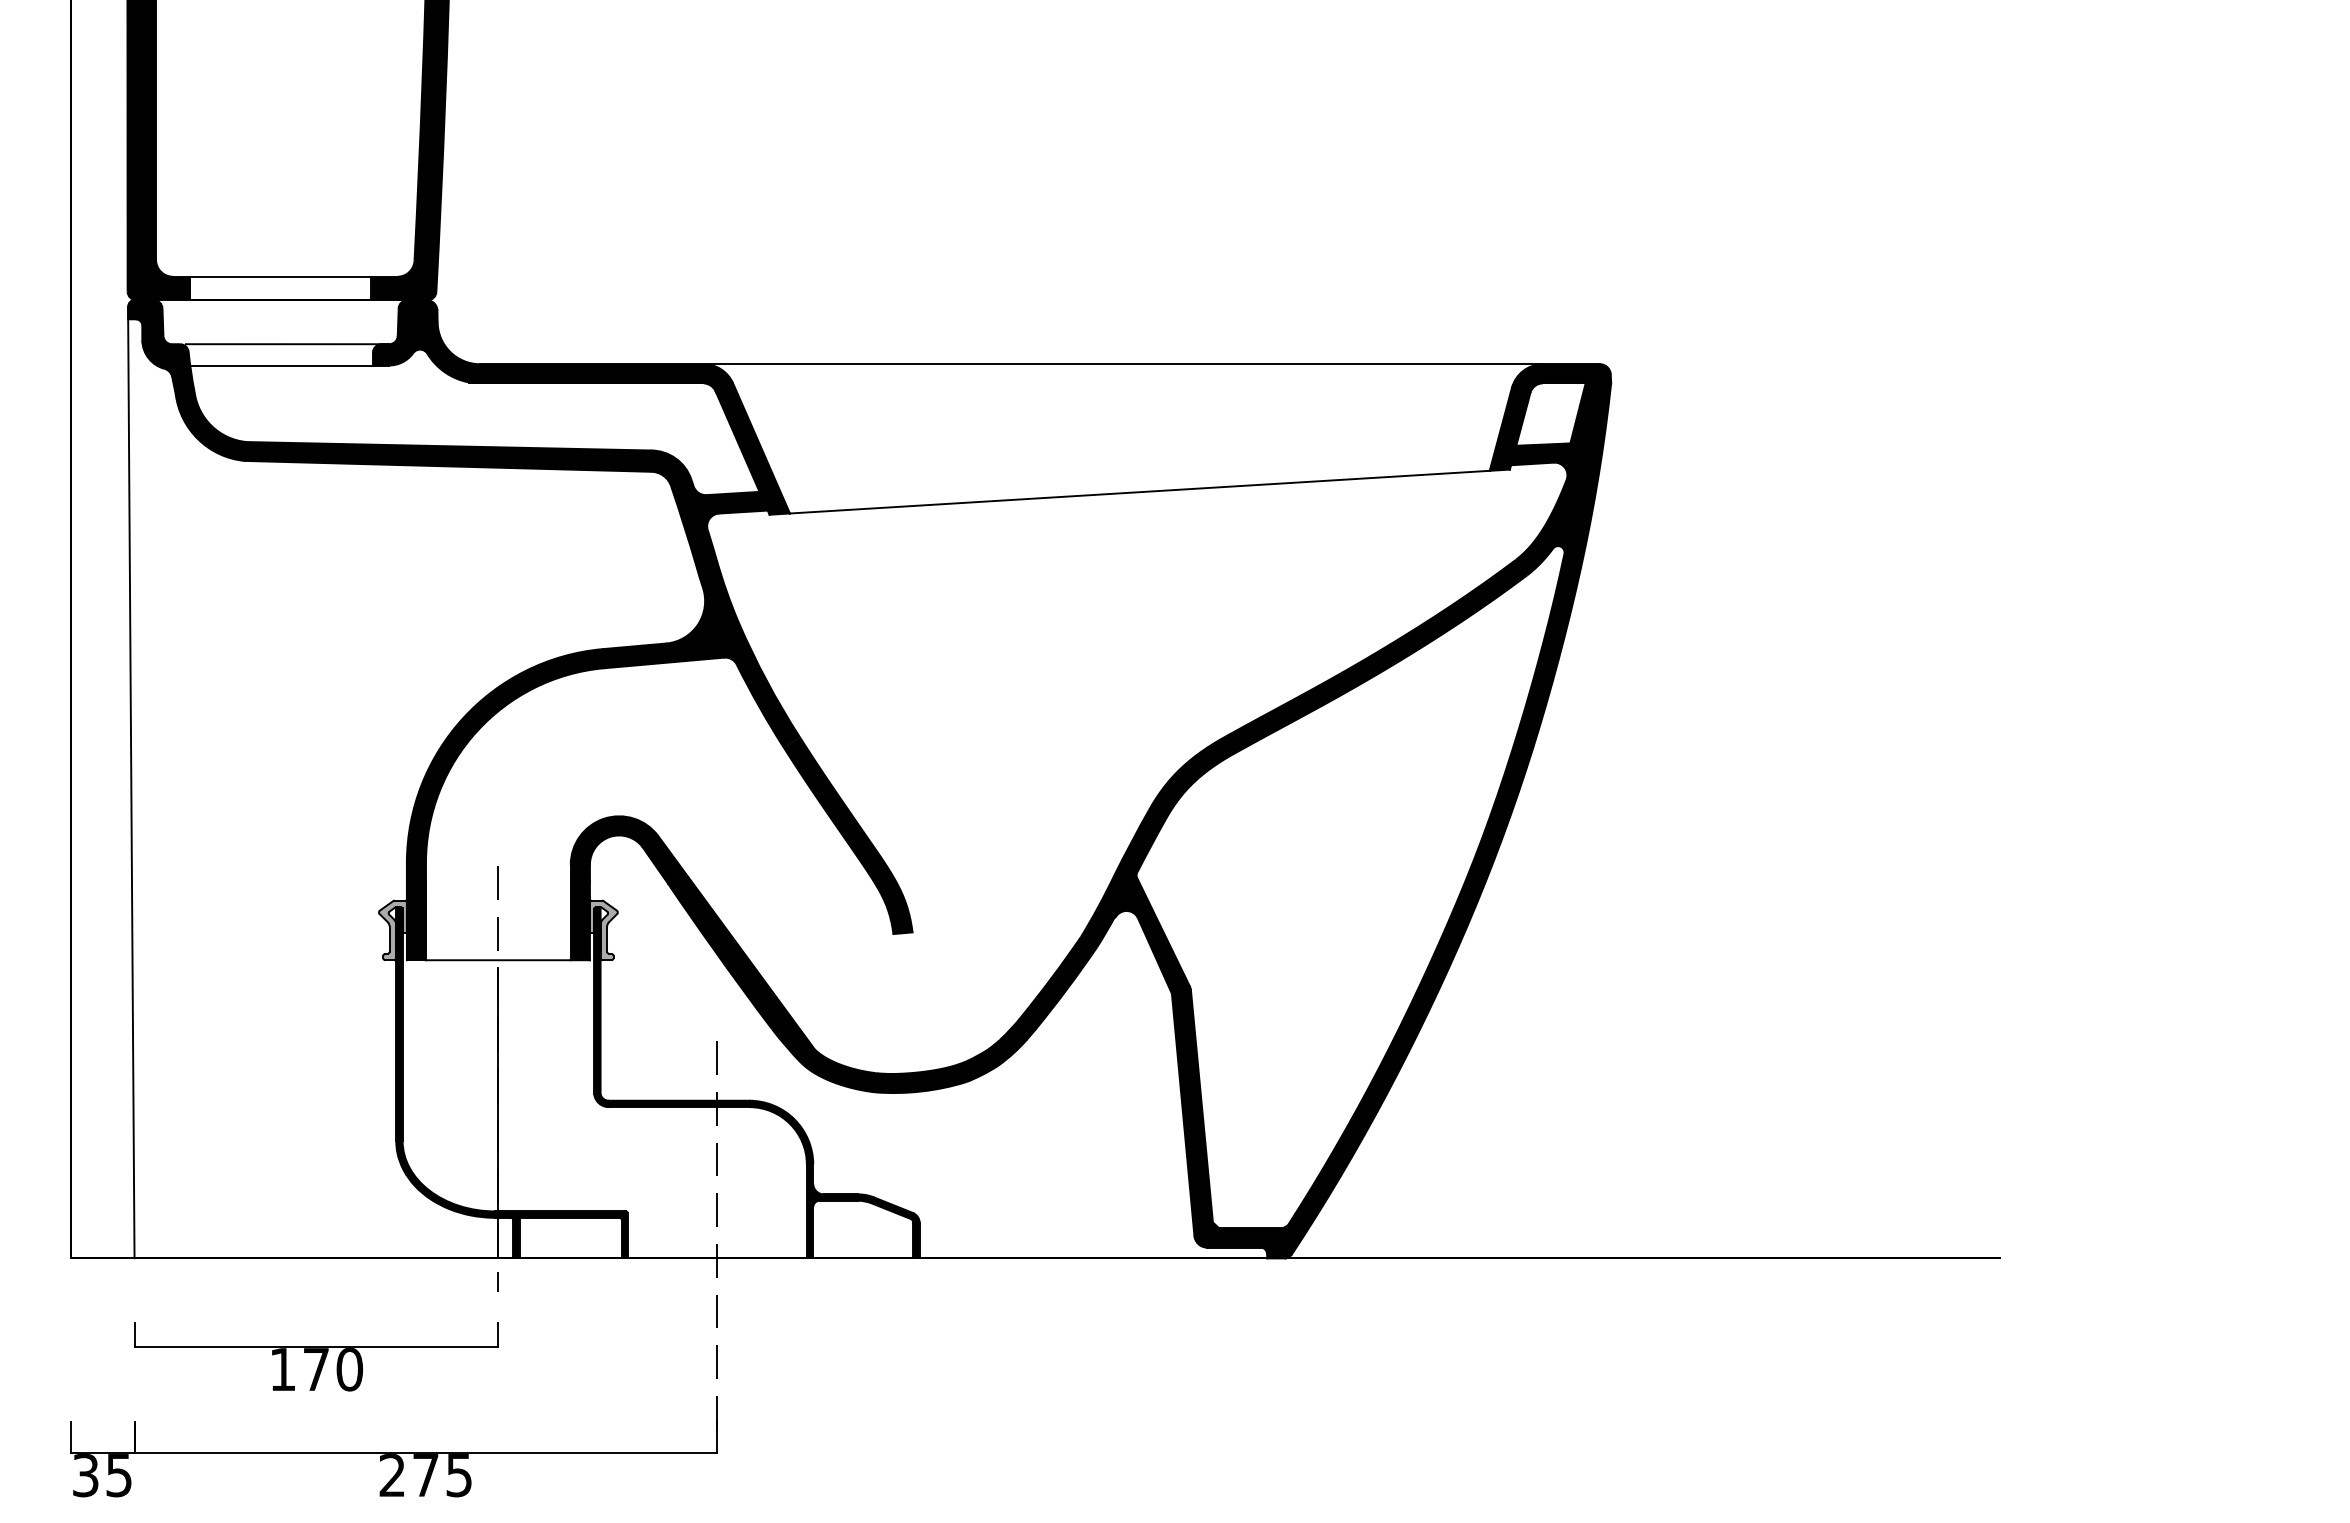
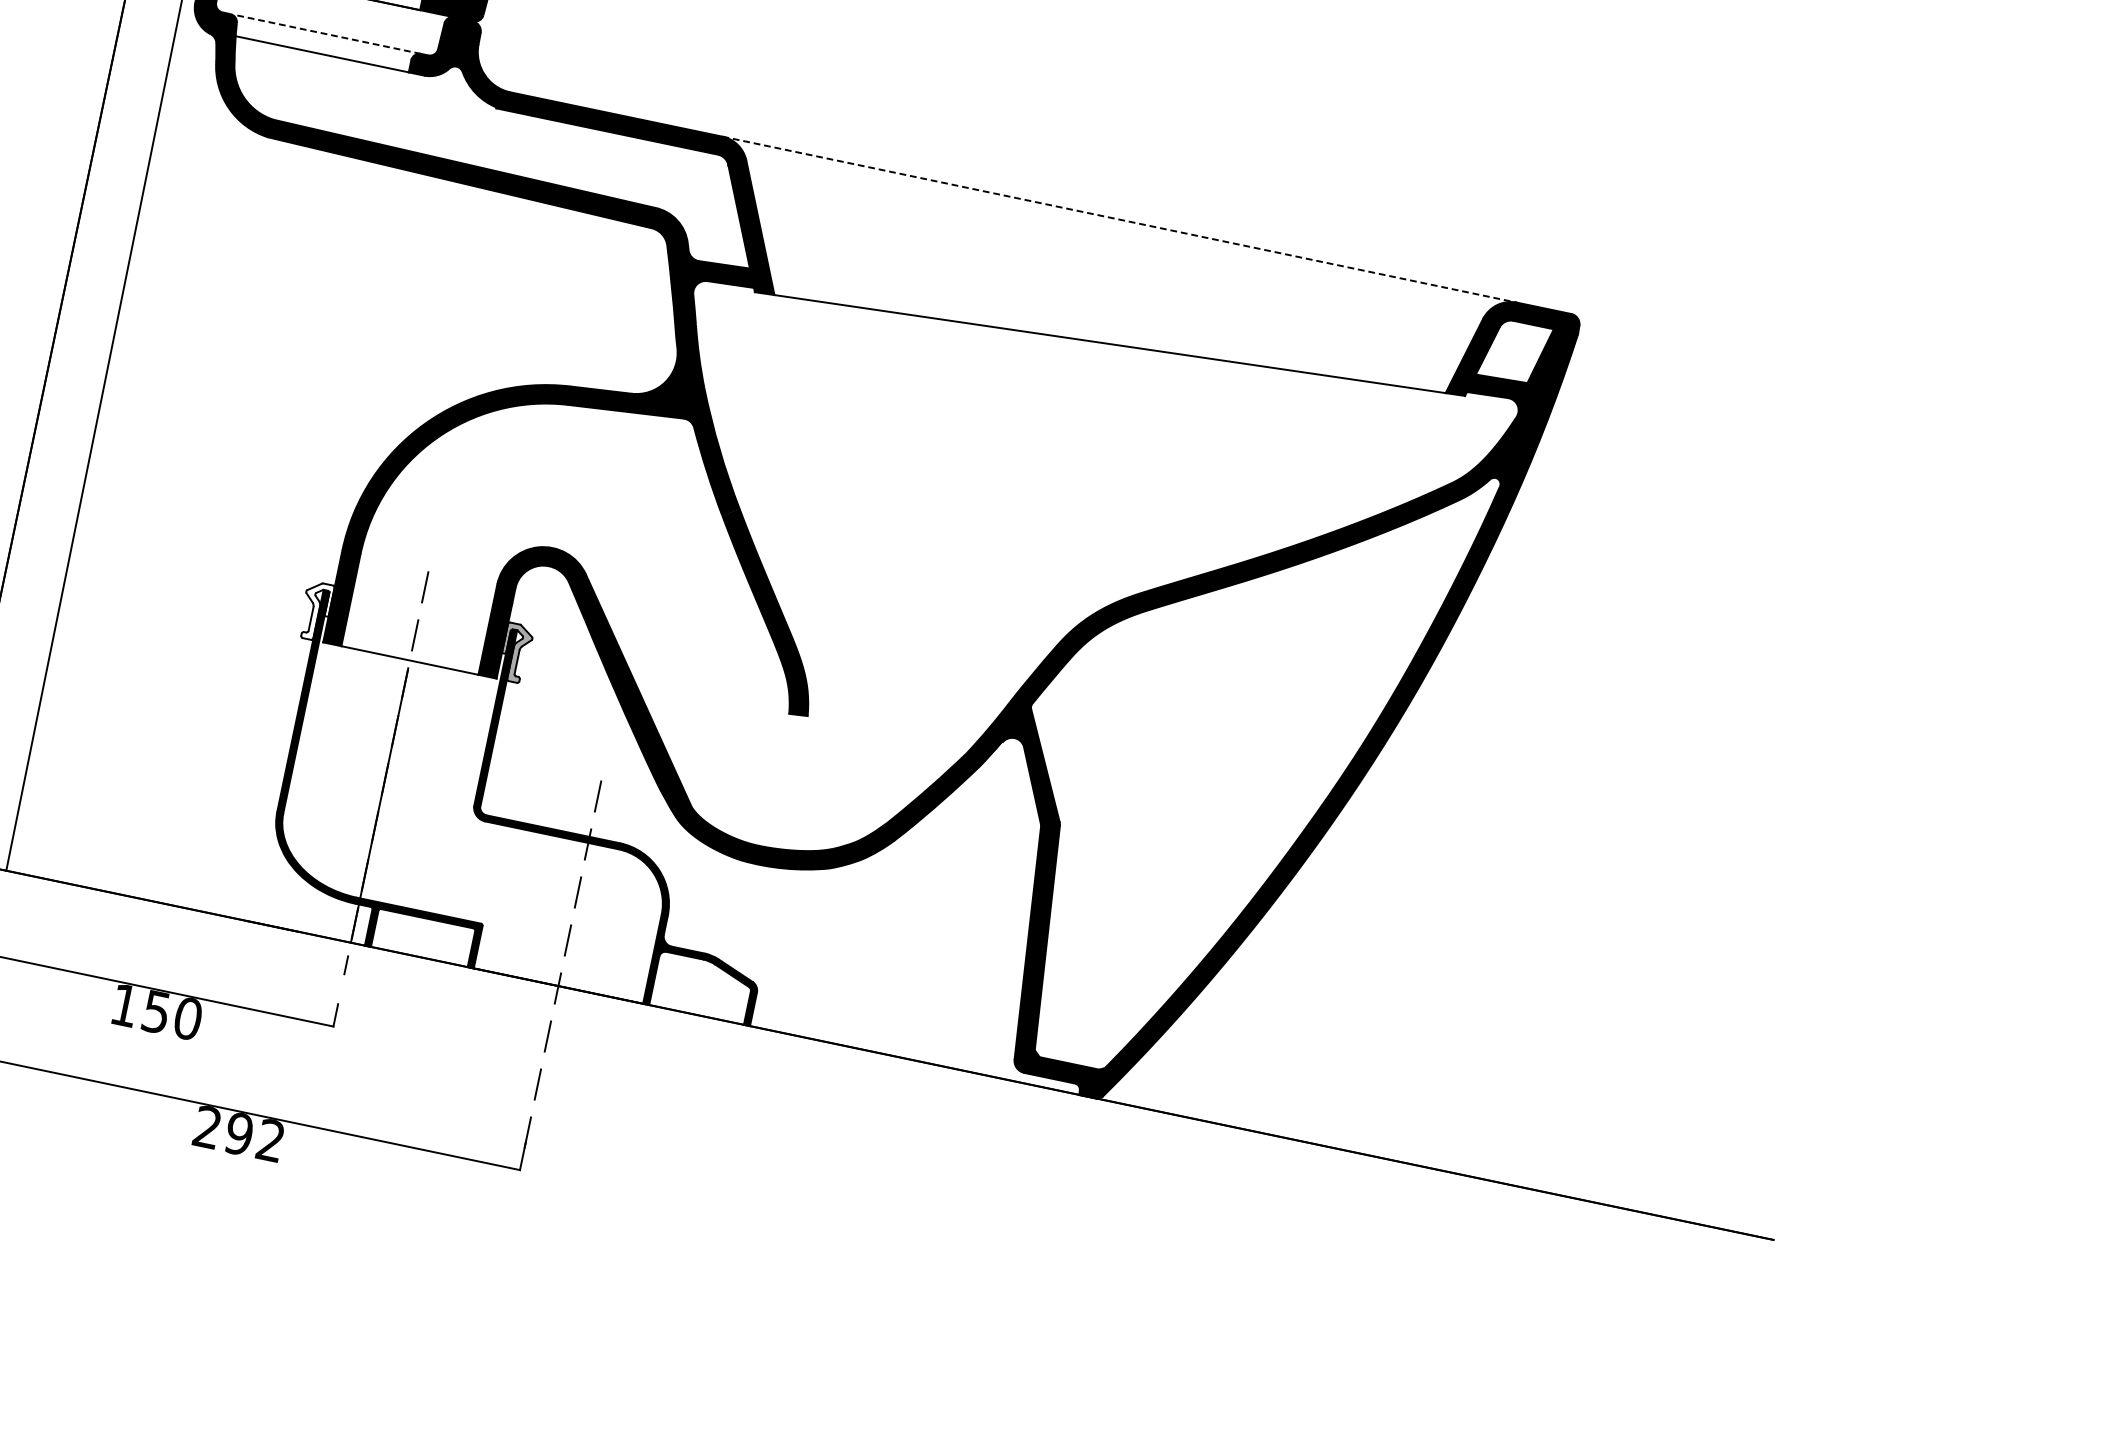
line: (283, 344) -> (328, 34), solid -> dashed
line: (1123, 364) -> (1119, 219), solid -> dashed
fill: (392, 930) -> (315, 611), removed
text: (315, 1369) -> (155, 1011), 170 -> 150
text: (441, 1475) -> (254, 1137), 275 -> 292

